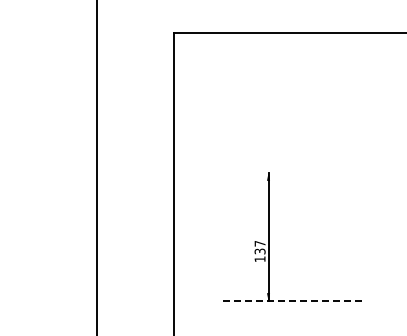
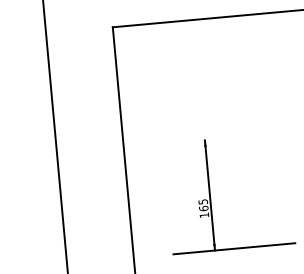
text: (259, 247) -> (202, 205), 137 -> 165
line: (291, 300) -> (234, 248), dashed -> solid

